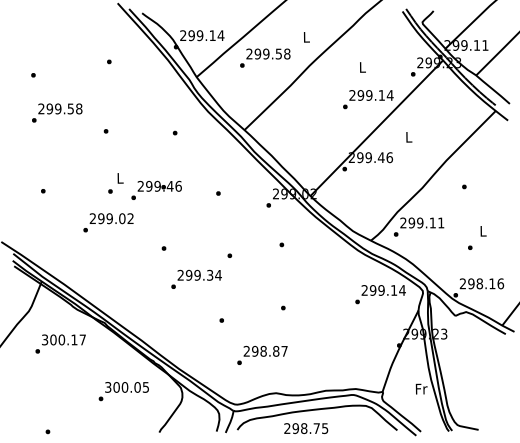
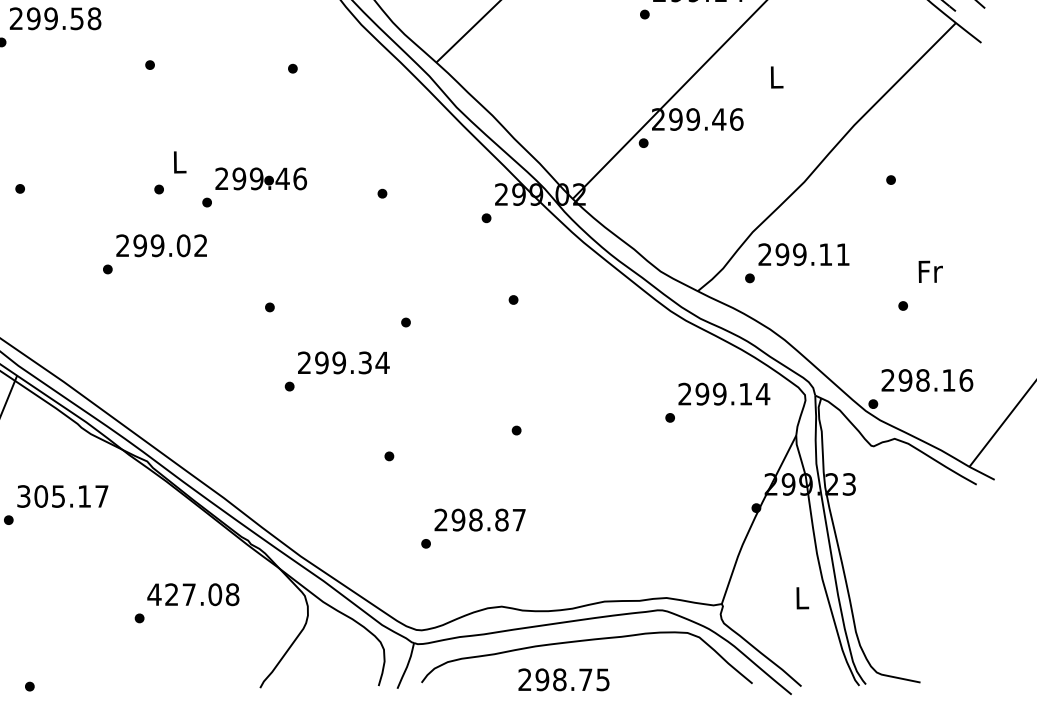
text: (483, 231) -> (930, 272), L -> Fr
text: (61, 339) -> (57, 495), 300.17 -> 305.17
text: (126, 387) -> (192, 594), 300.05 -> 427.08
text: (421, 388) -> (802, 596), Fr -> L

